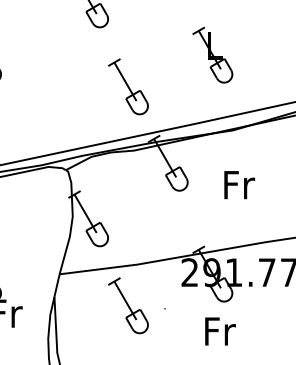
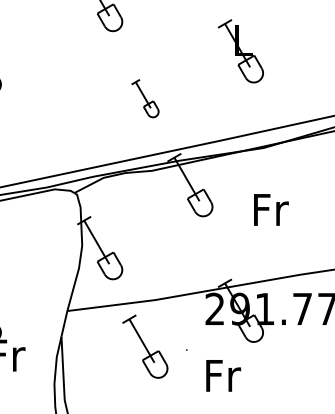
part: (212, 54) -> (240, 50), moved
part: (128, 86) -> (145, 98), size x0.6
text: (220, 331) -> (223, 375), moved

